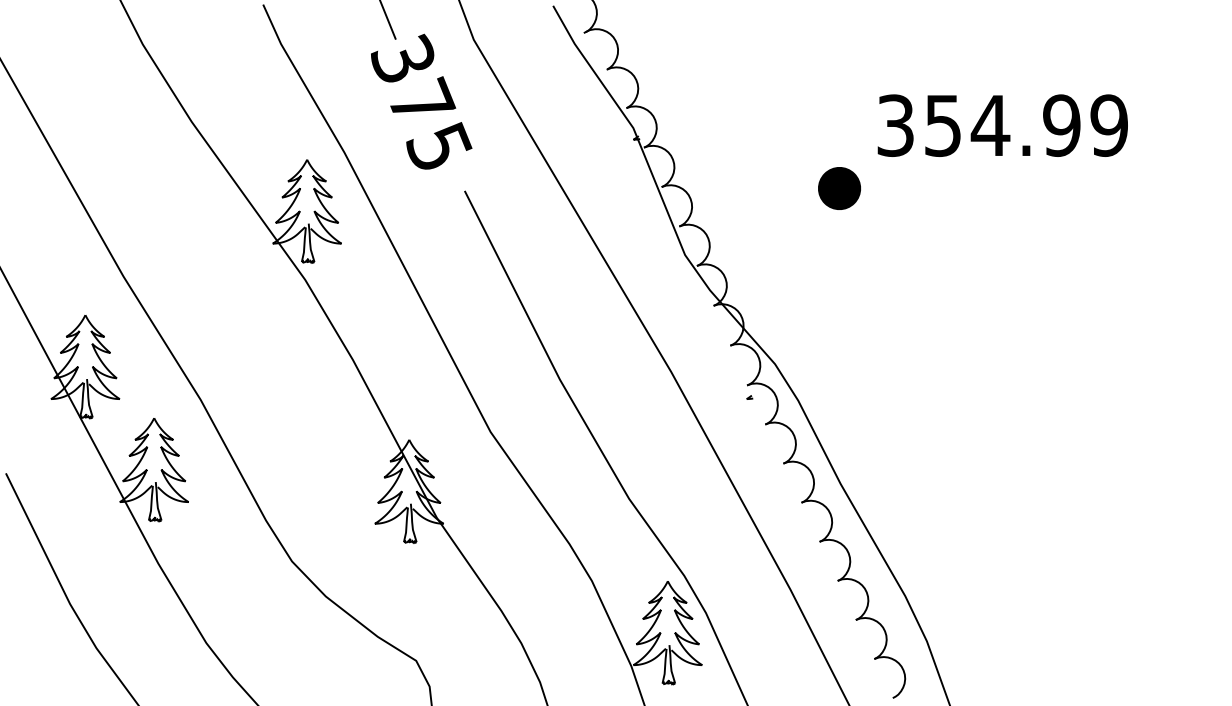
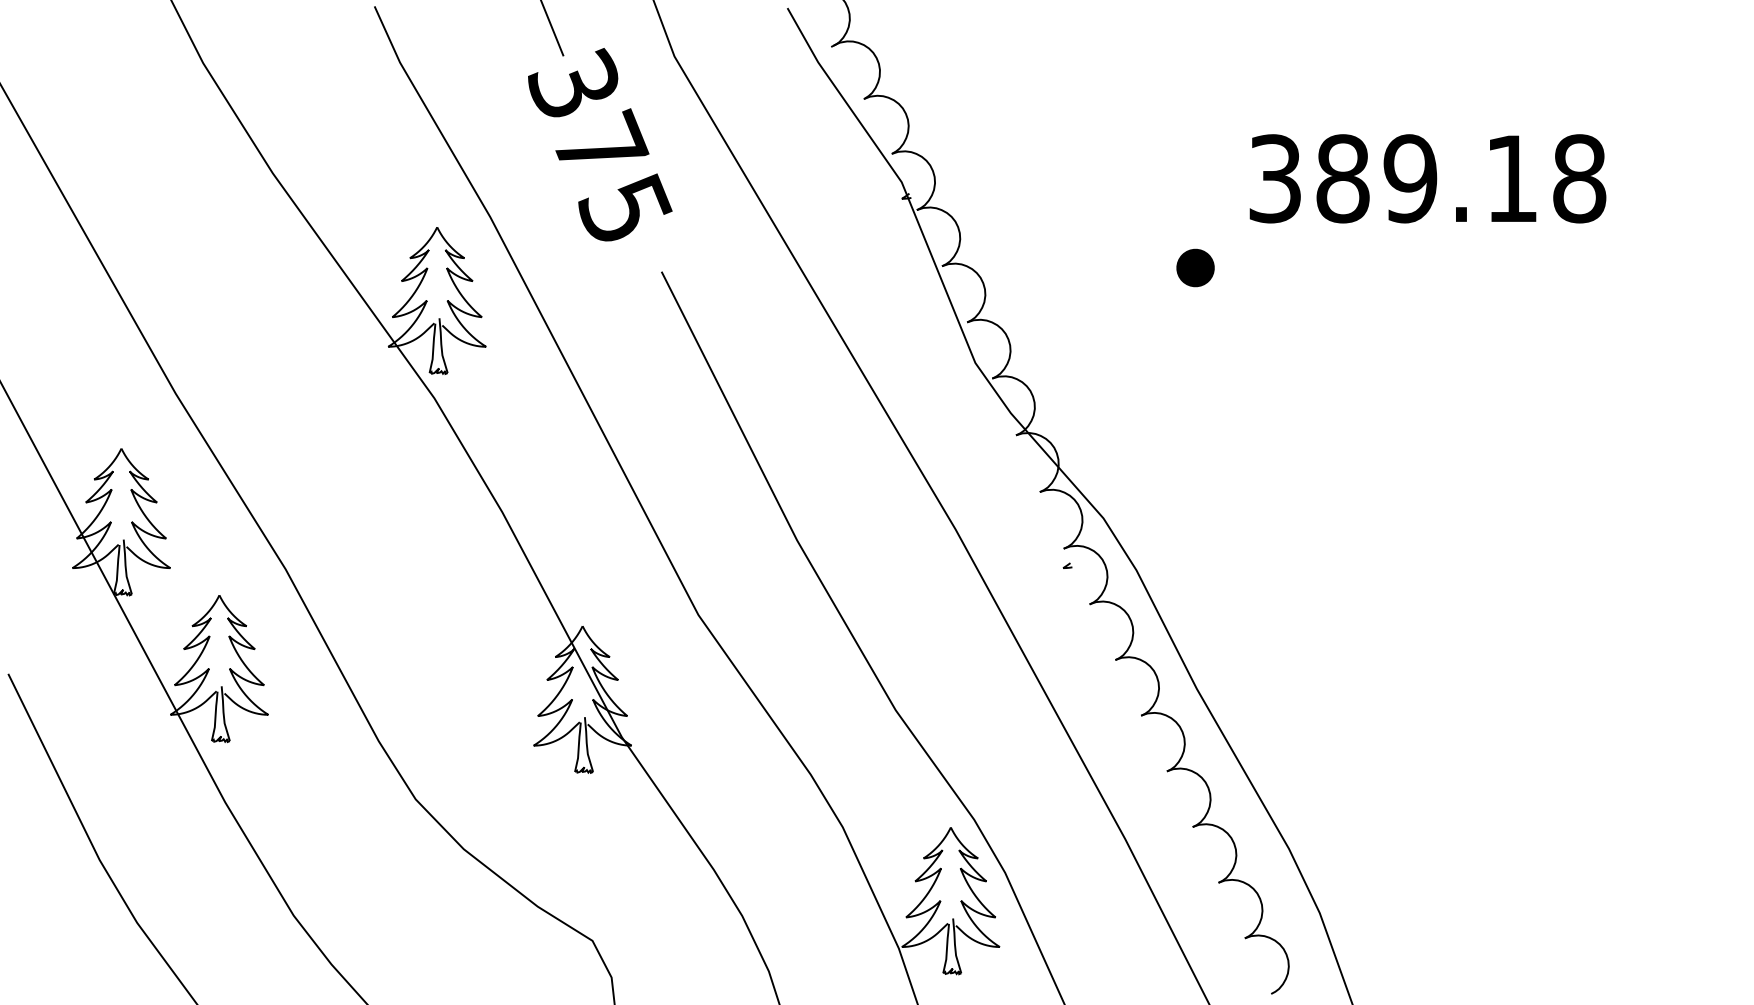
text: (1026, 125) -> (1461, 178), 354.99 -> 389.18
part: (839, 187) -> (1195, 266), size x0.62

